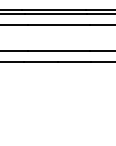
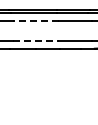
line: (58, 24) -> (35, 20), solid -> dashed
line: (59, 51) -> (36, 40), solid -> dashed

